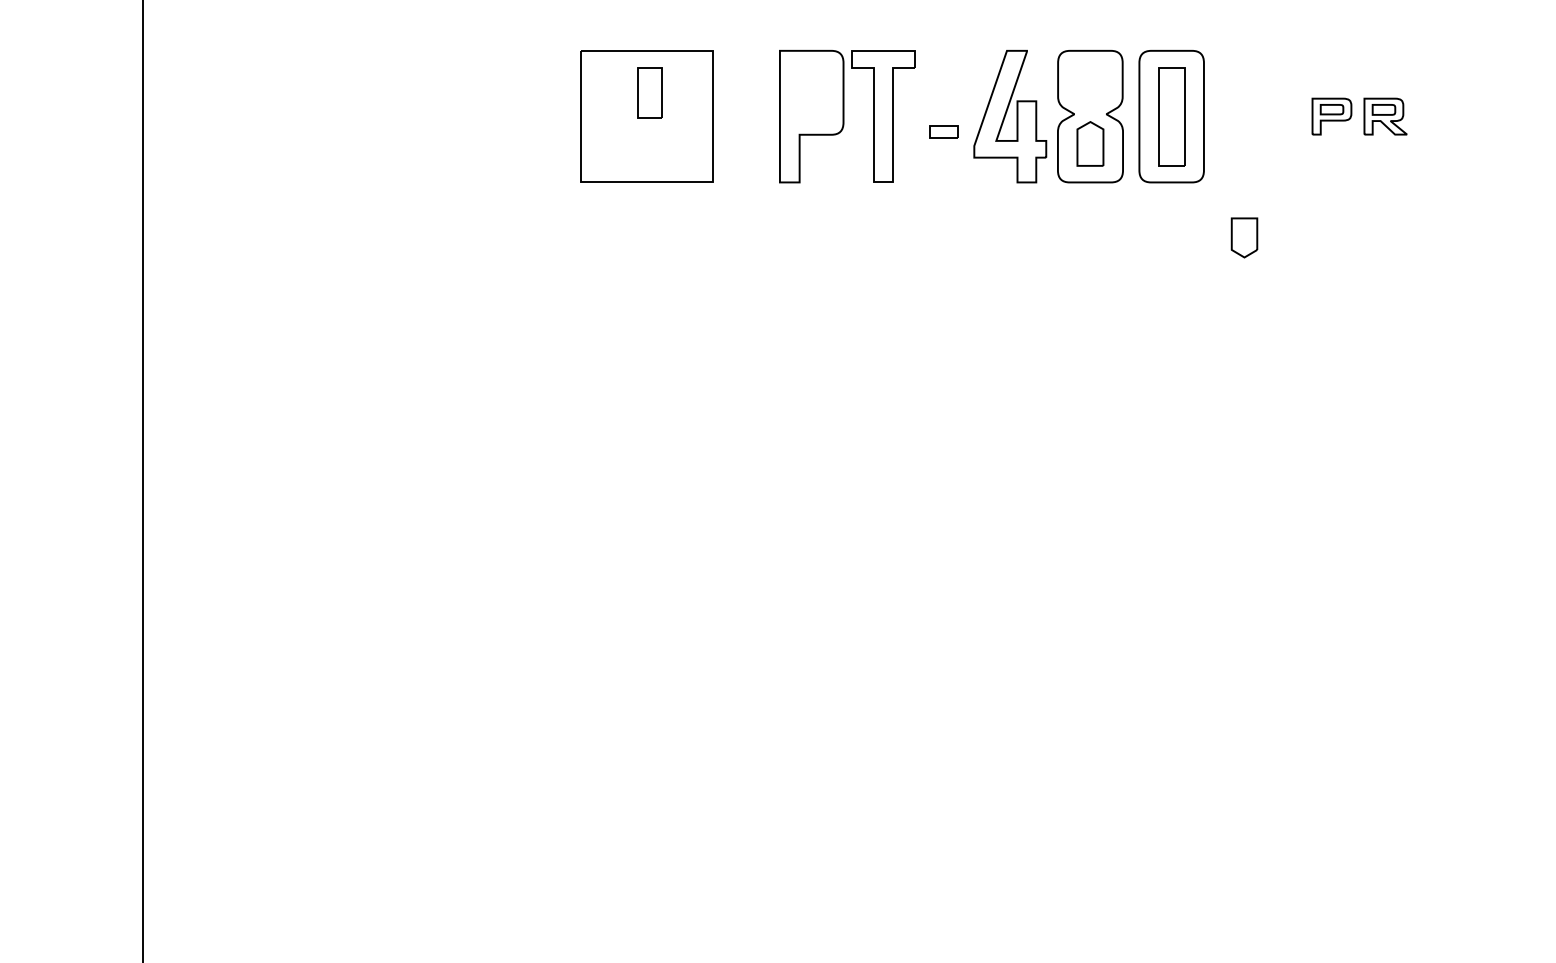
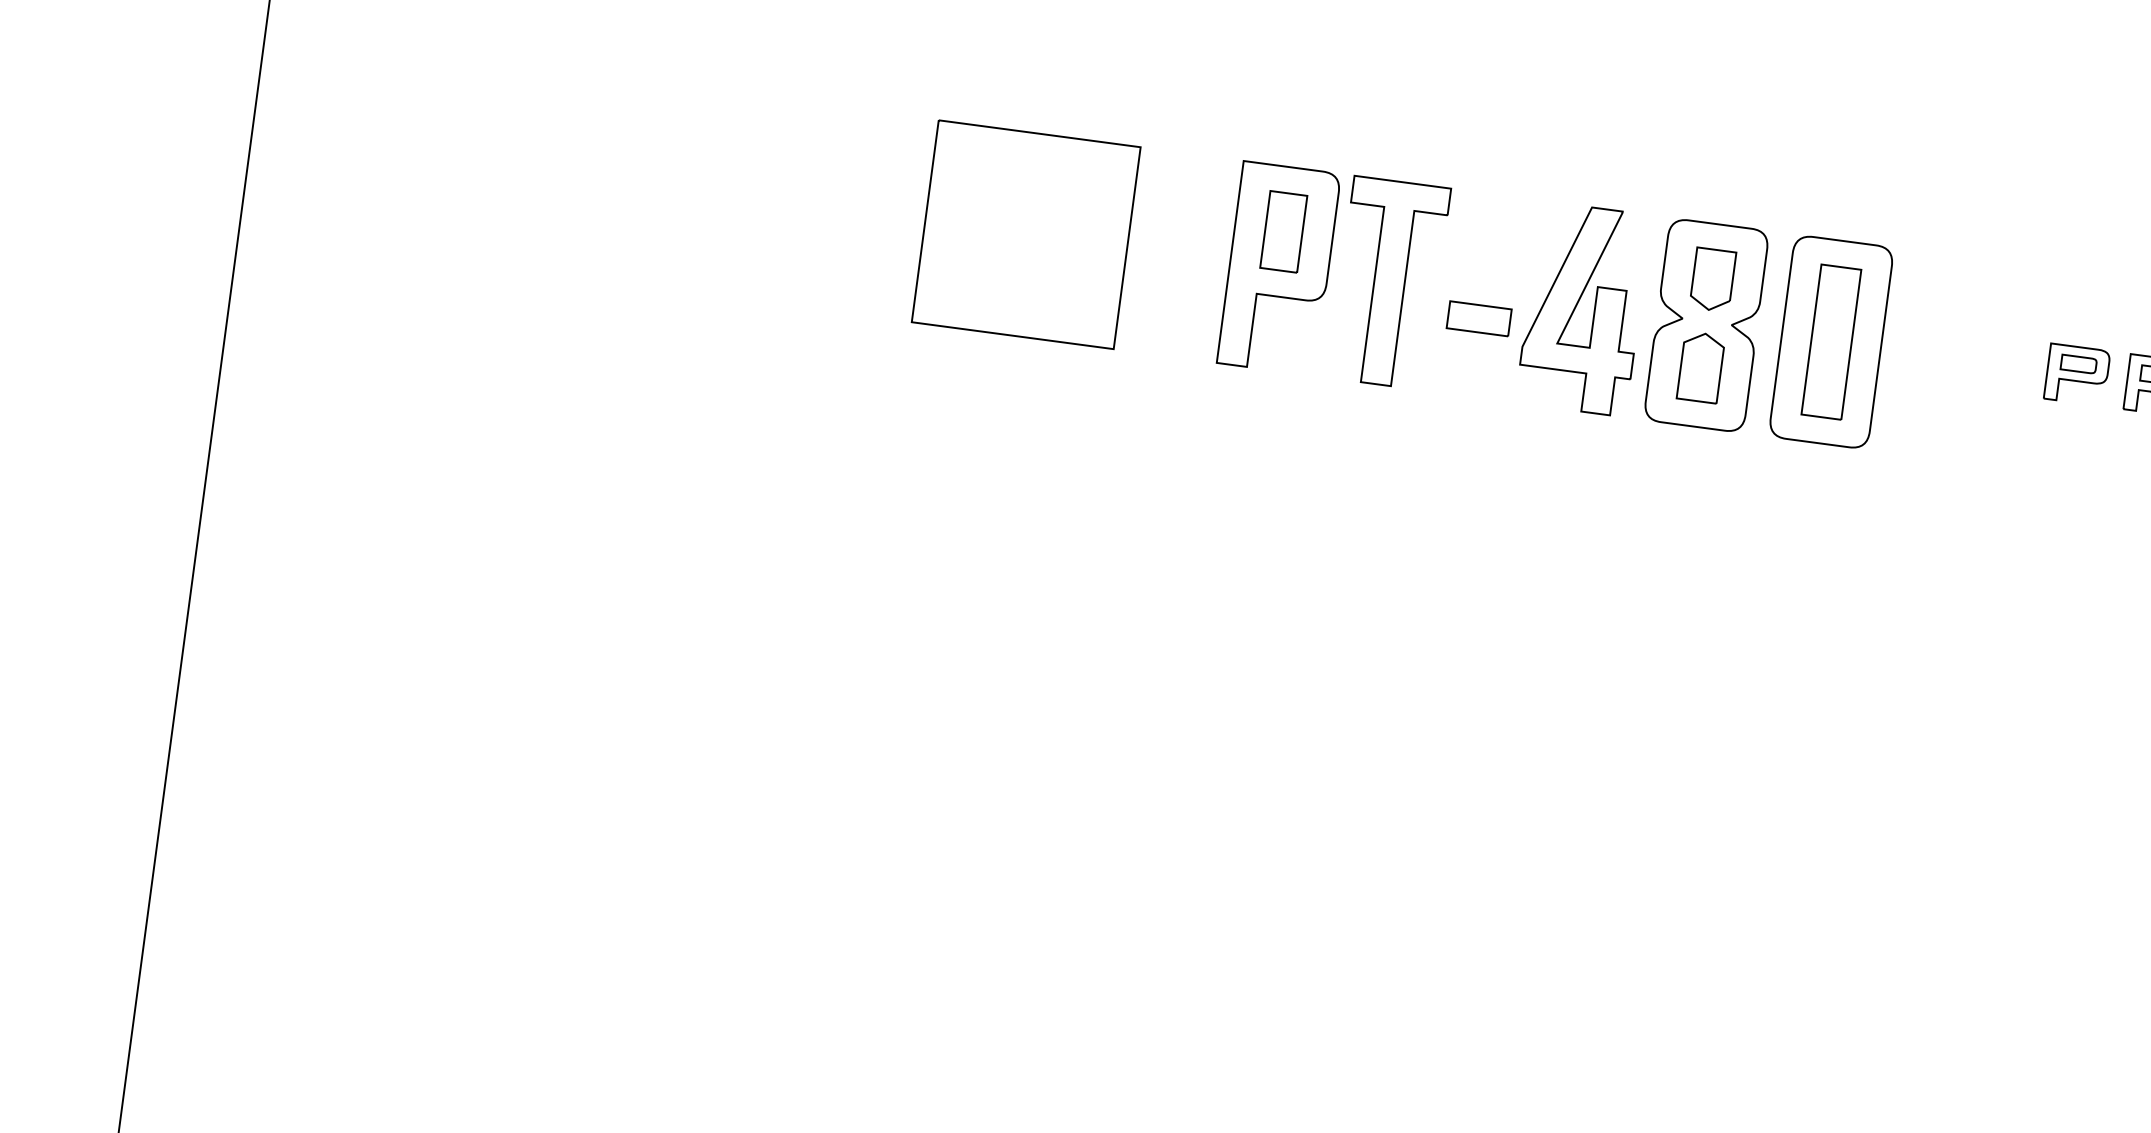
part: (649, 92) -> (1283, 231), moved
part: (943, 131) -> (1478, 318), size x1.43
part: (1244, 237) -> (1712, 279), moved

